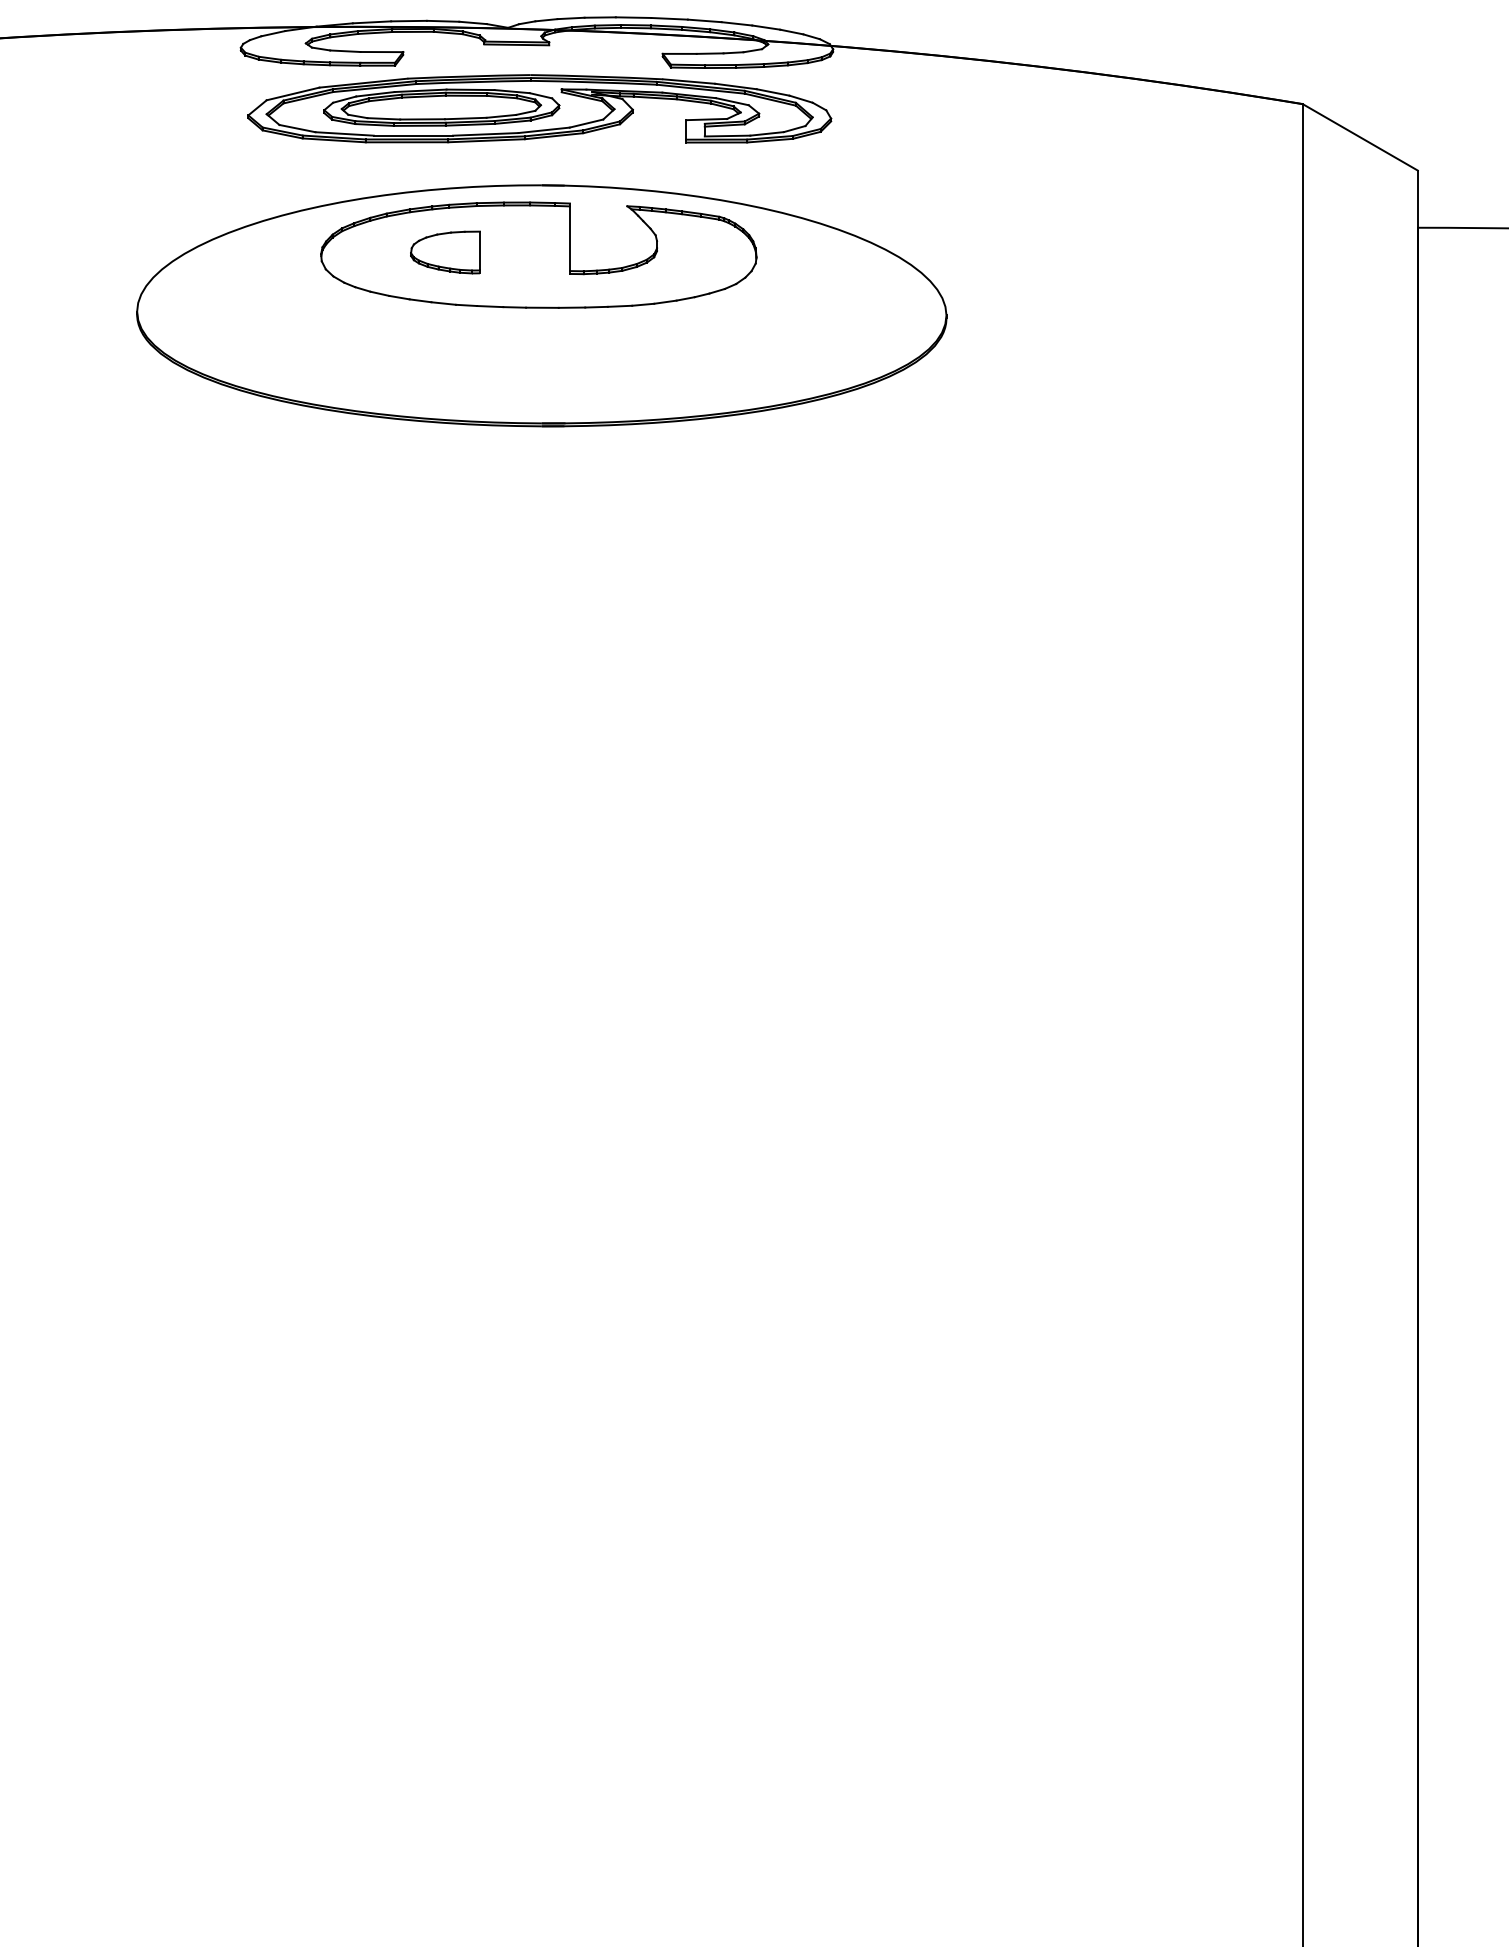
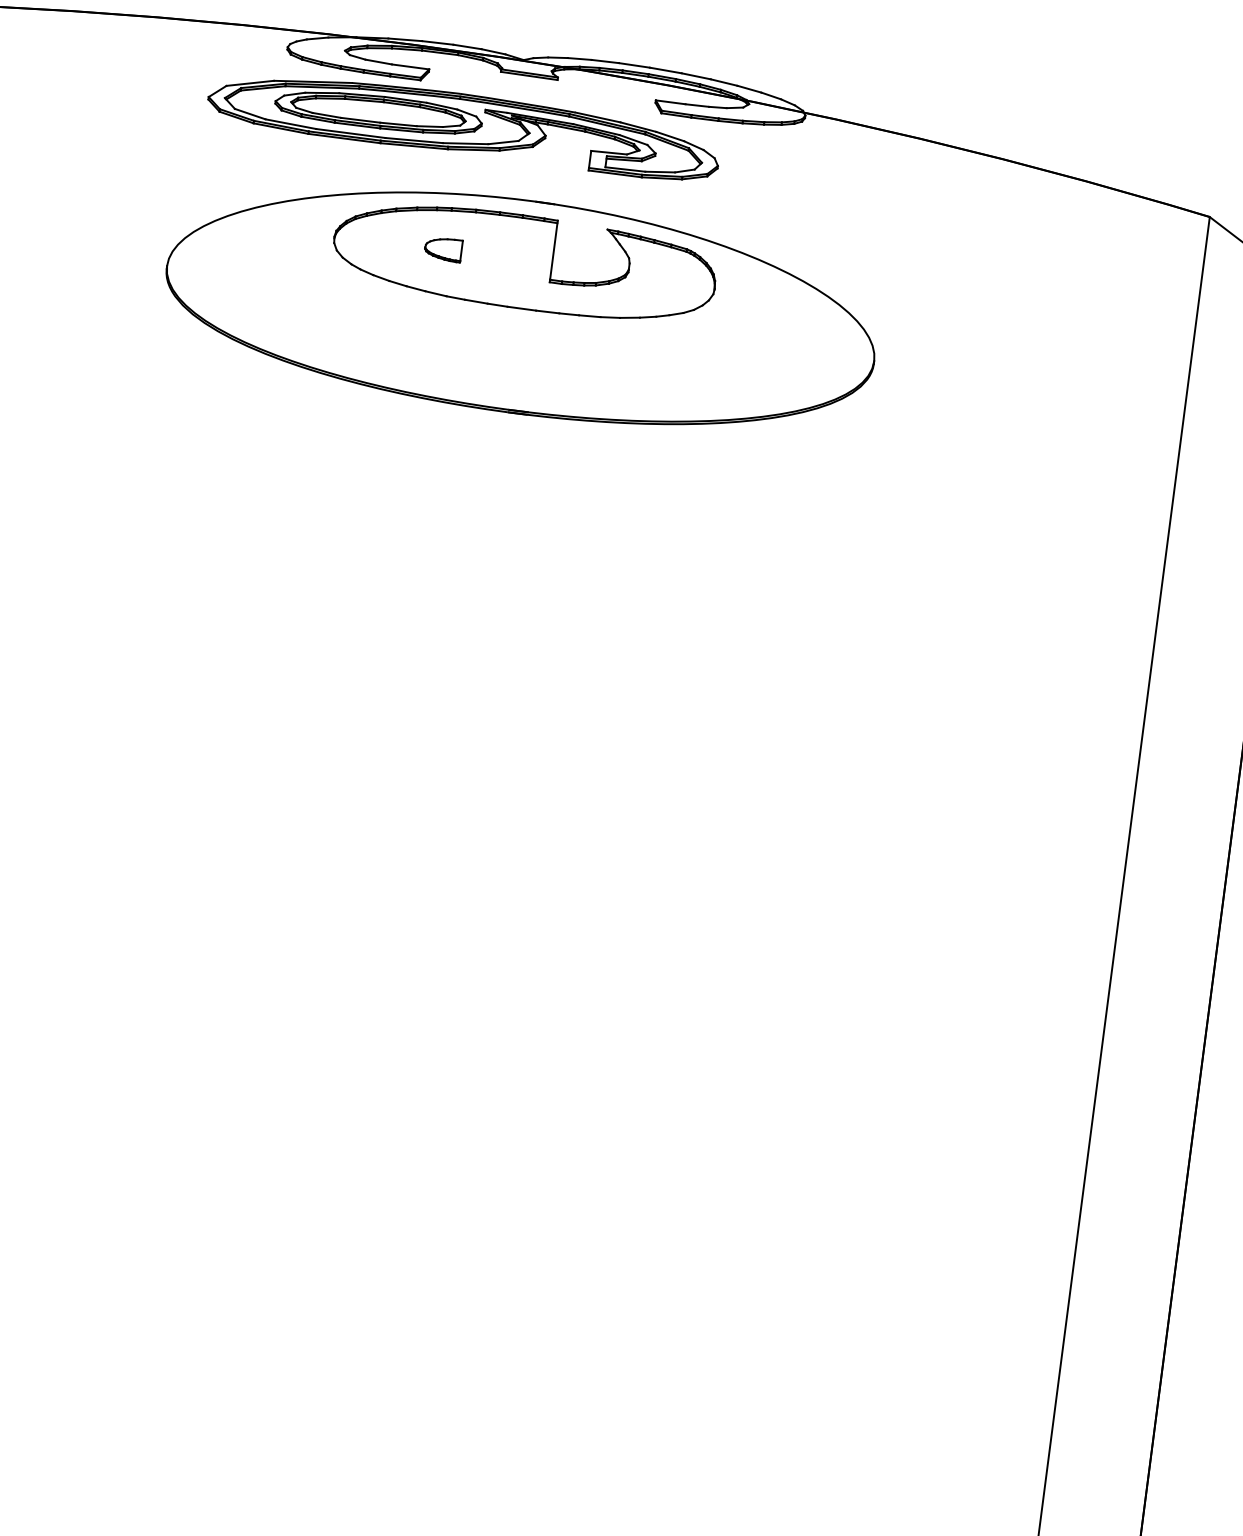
part: (539, 108) -> (464, 124), moved
part: (445, 252) -> (443, 249), size x0.6

